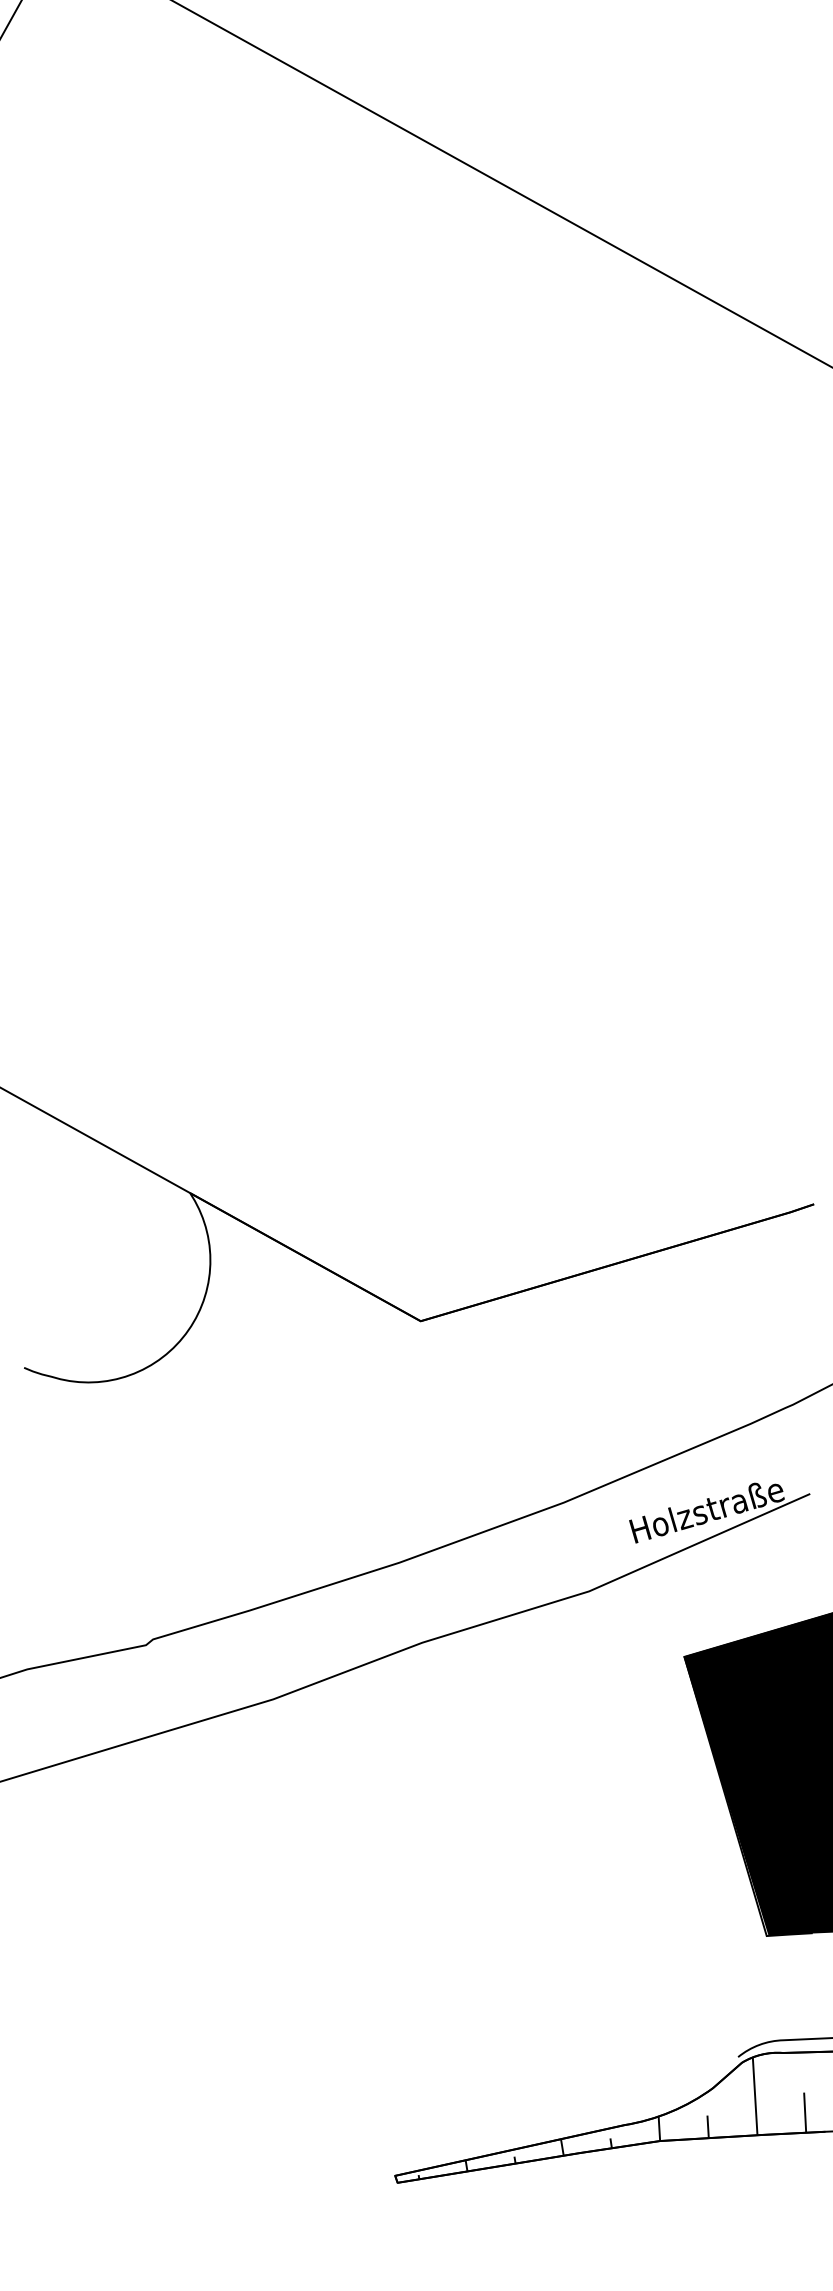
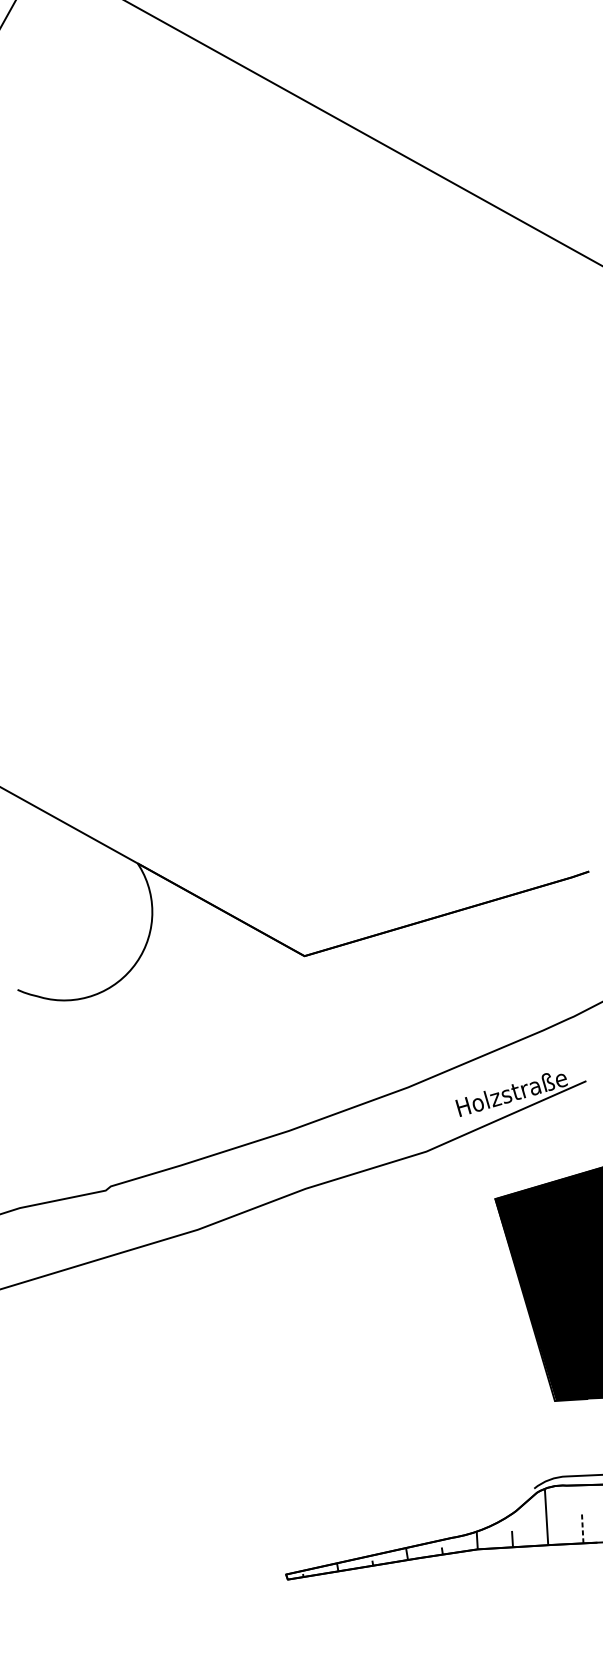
line: (805, 2112) -> (582, 1528), solid -> dashed

